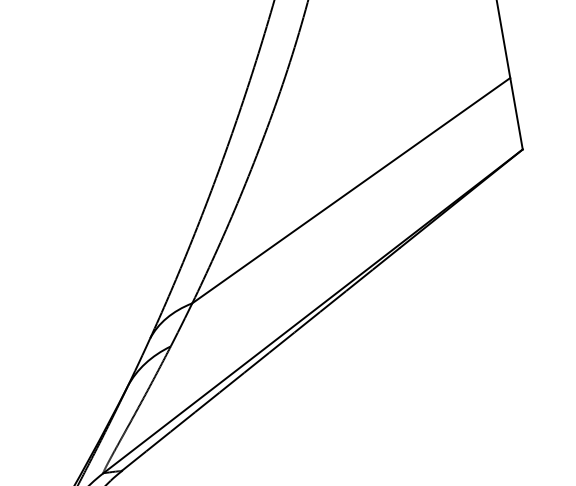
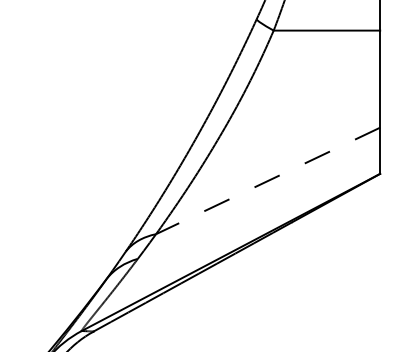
line: (350, 191) -> (267, 181), solid -> dashed

